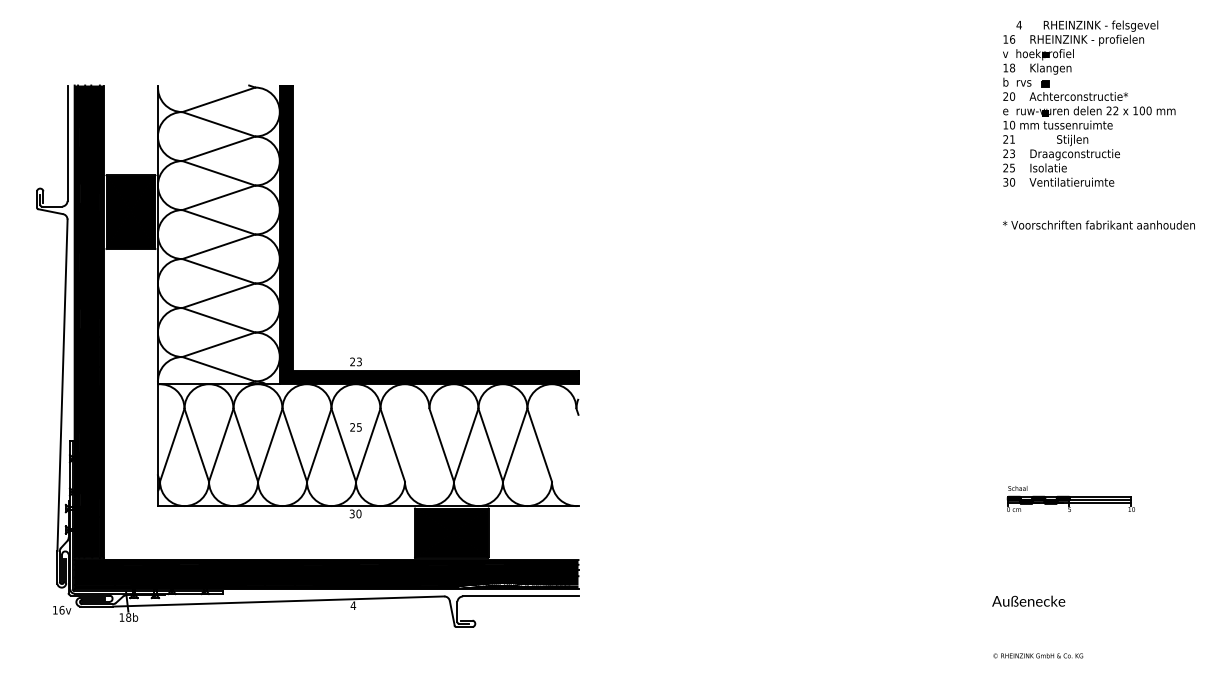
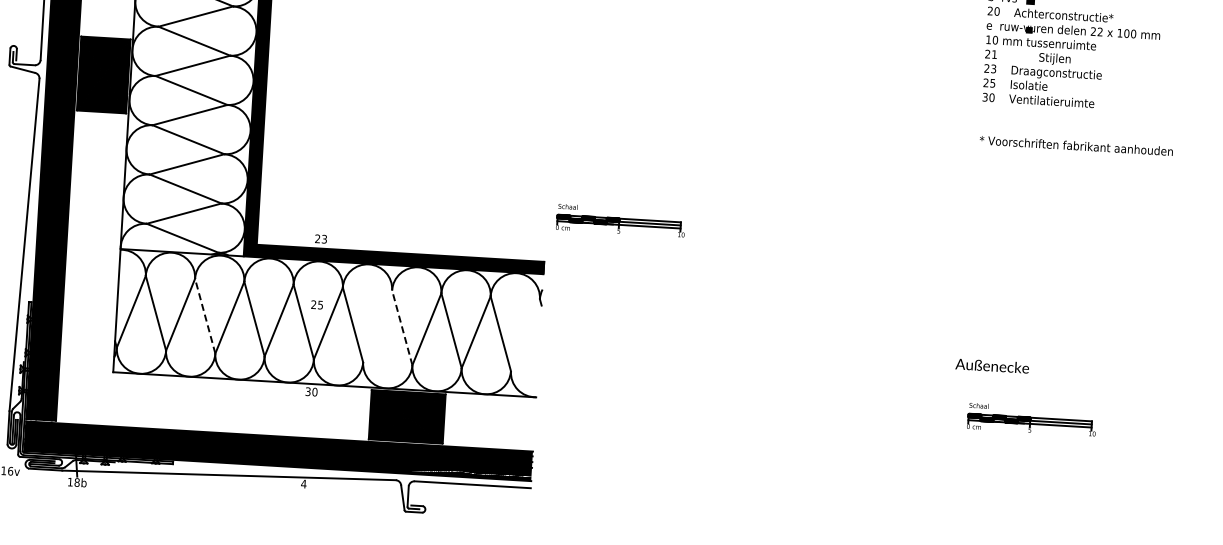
part: (651, 325) -> (620, 220), added
line: (245, 444) -> (205, 315), solid -> dashed
line: (441, 444) -> (402, 327), solid -> dashed
text: (1028, 600) -> (992, 365), moved

